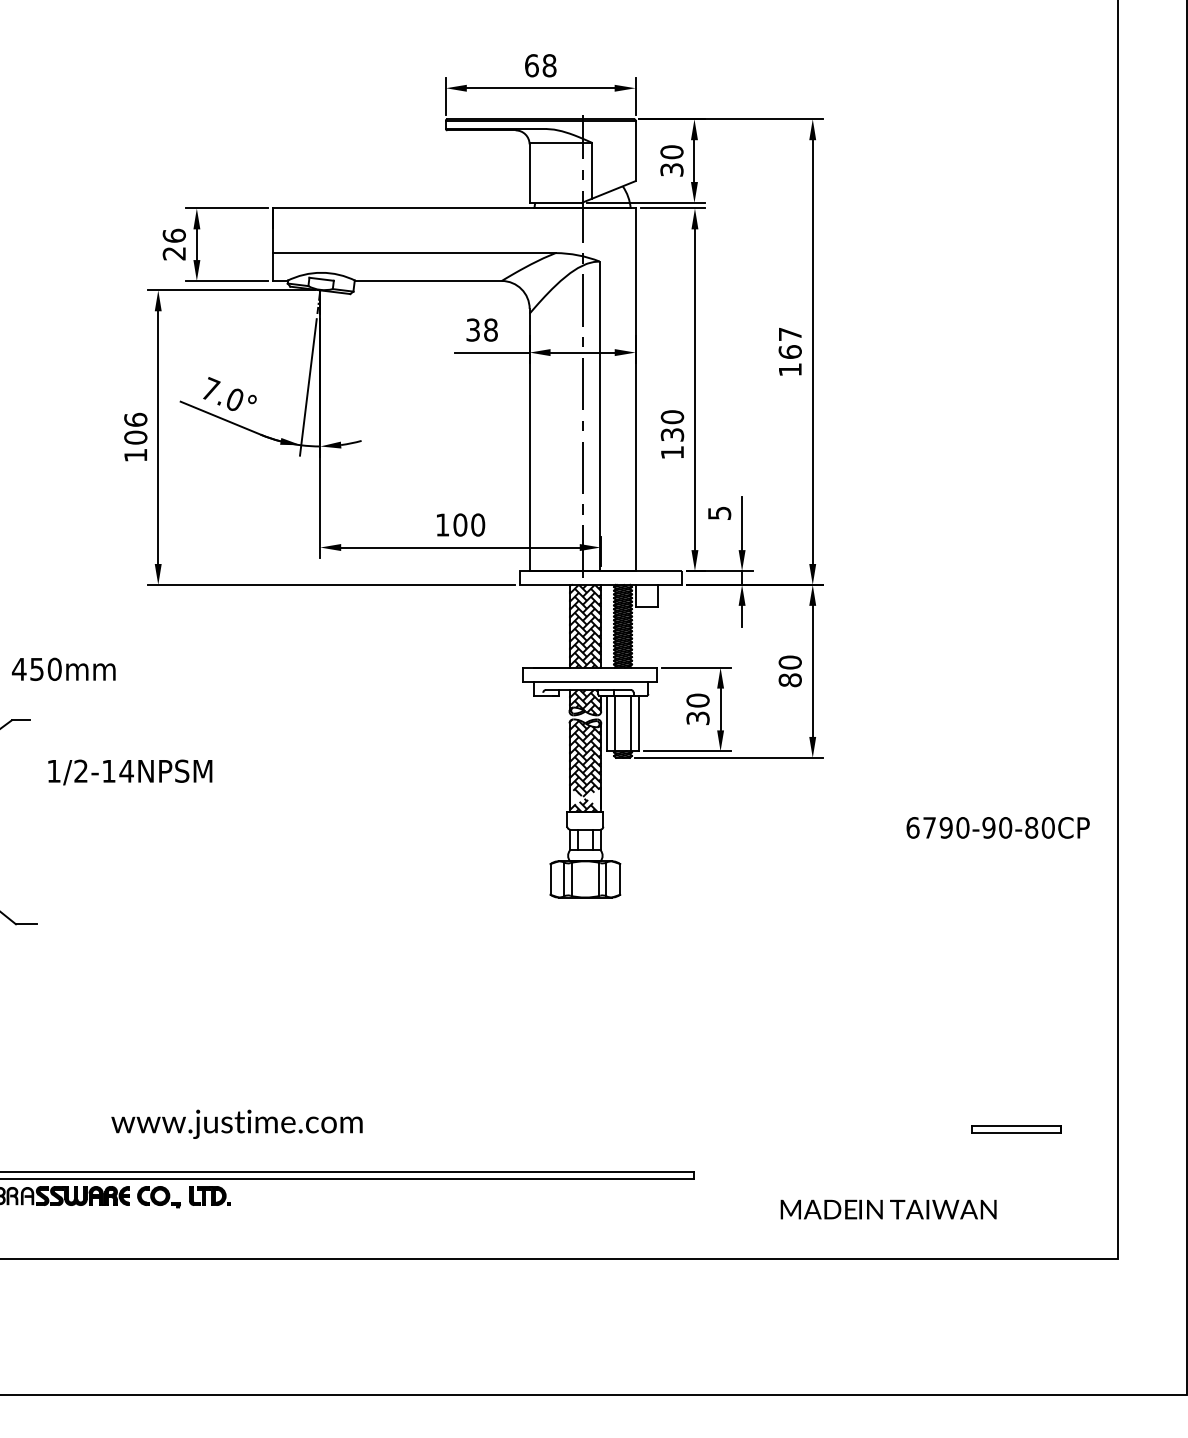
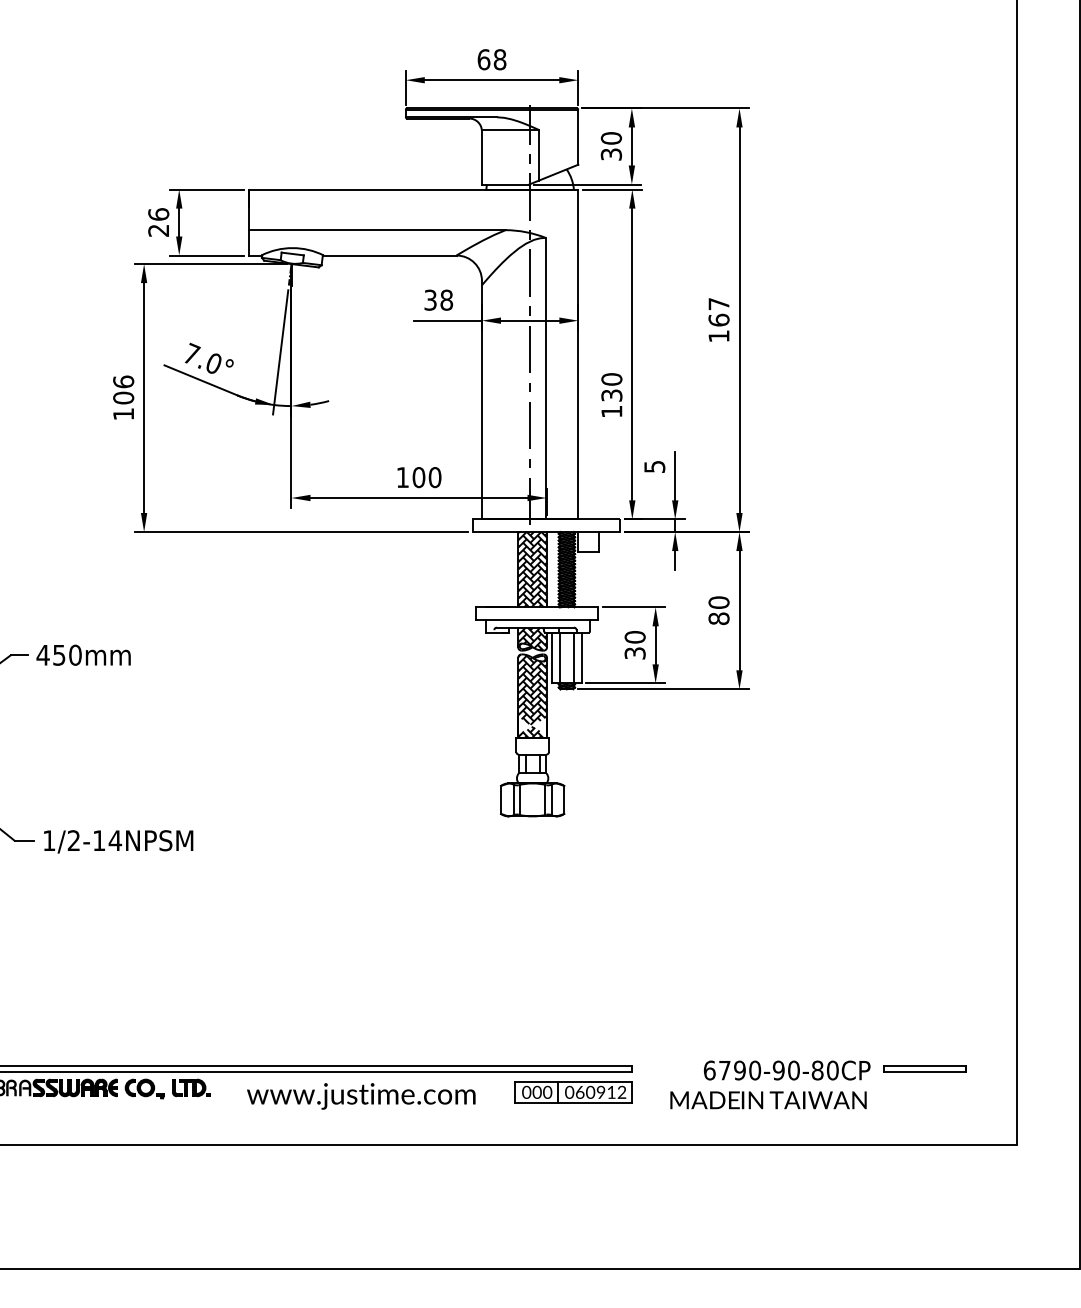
text: (63, 668) -> (83, 654), moved
text: (130, 772) -> (118, 841), moved
text: (997, 827) -> (786, 1070), moved
text: (236, 1123) -> (360, 1095), moved
part: (1016, 1129) -> (924, 1069), moved
part: (629, 1200) -> (572, 1092), added
text: (888, 1209) -> (768, 1100), moved

